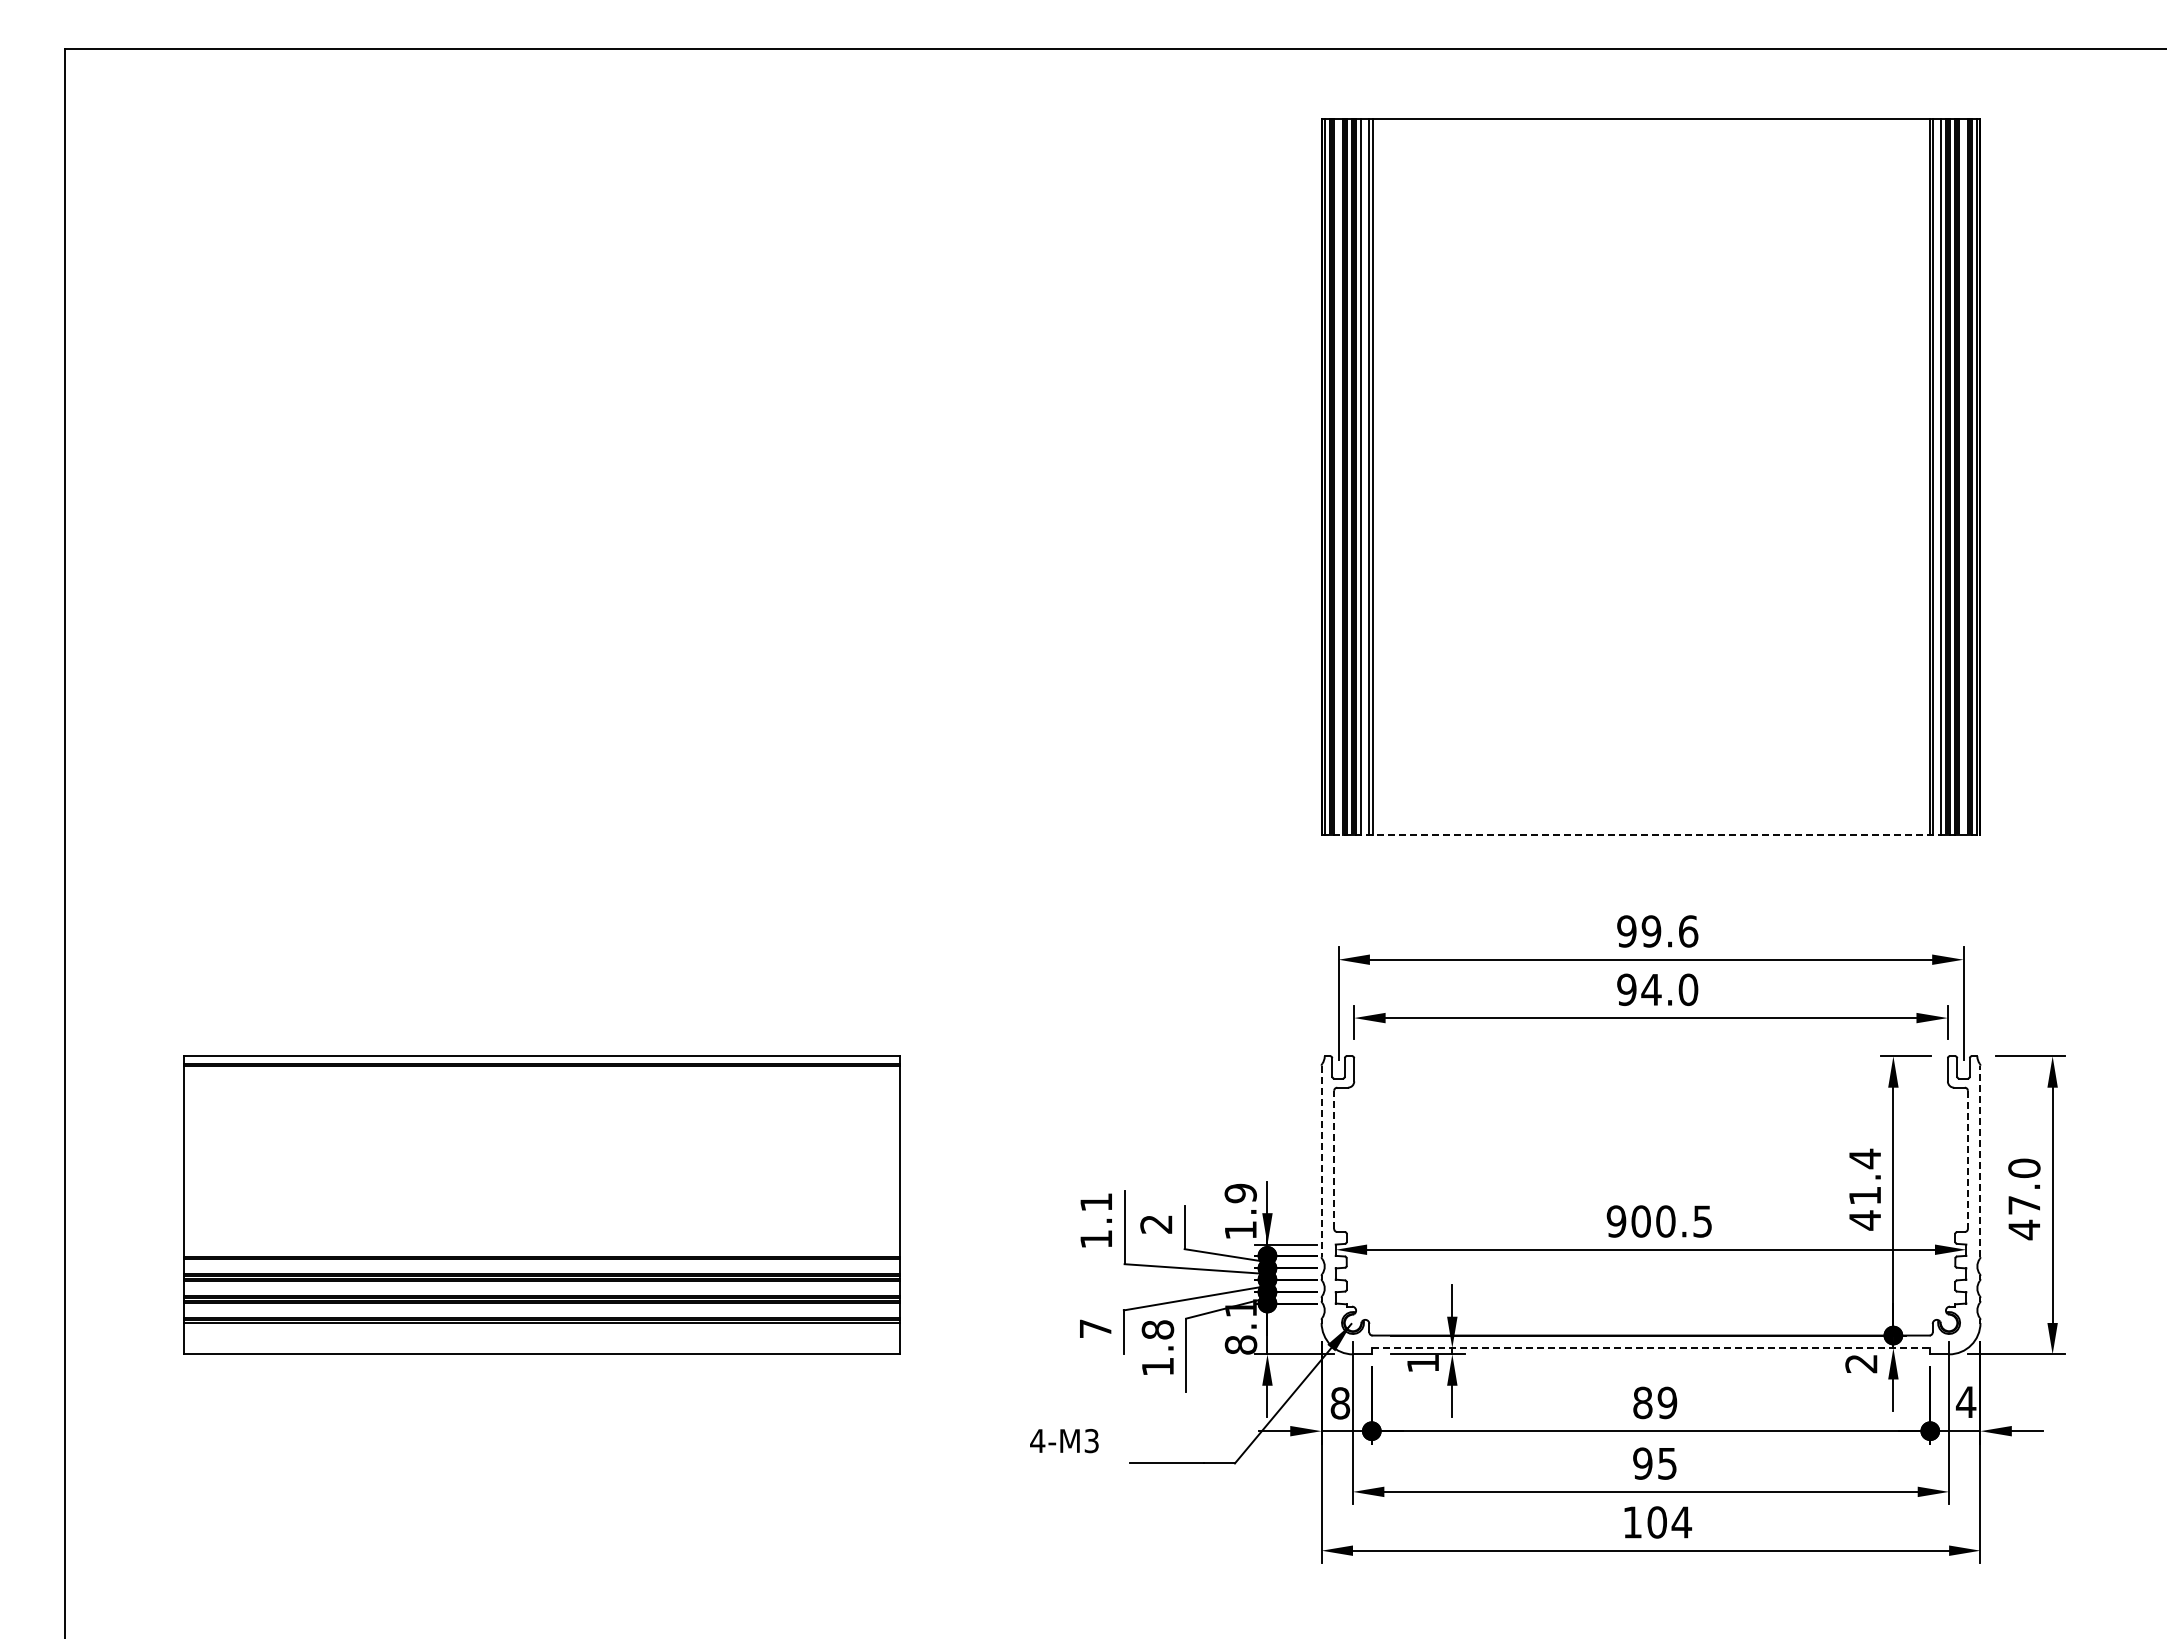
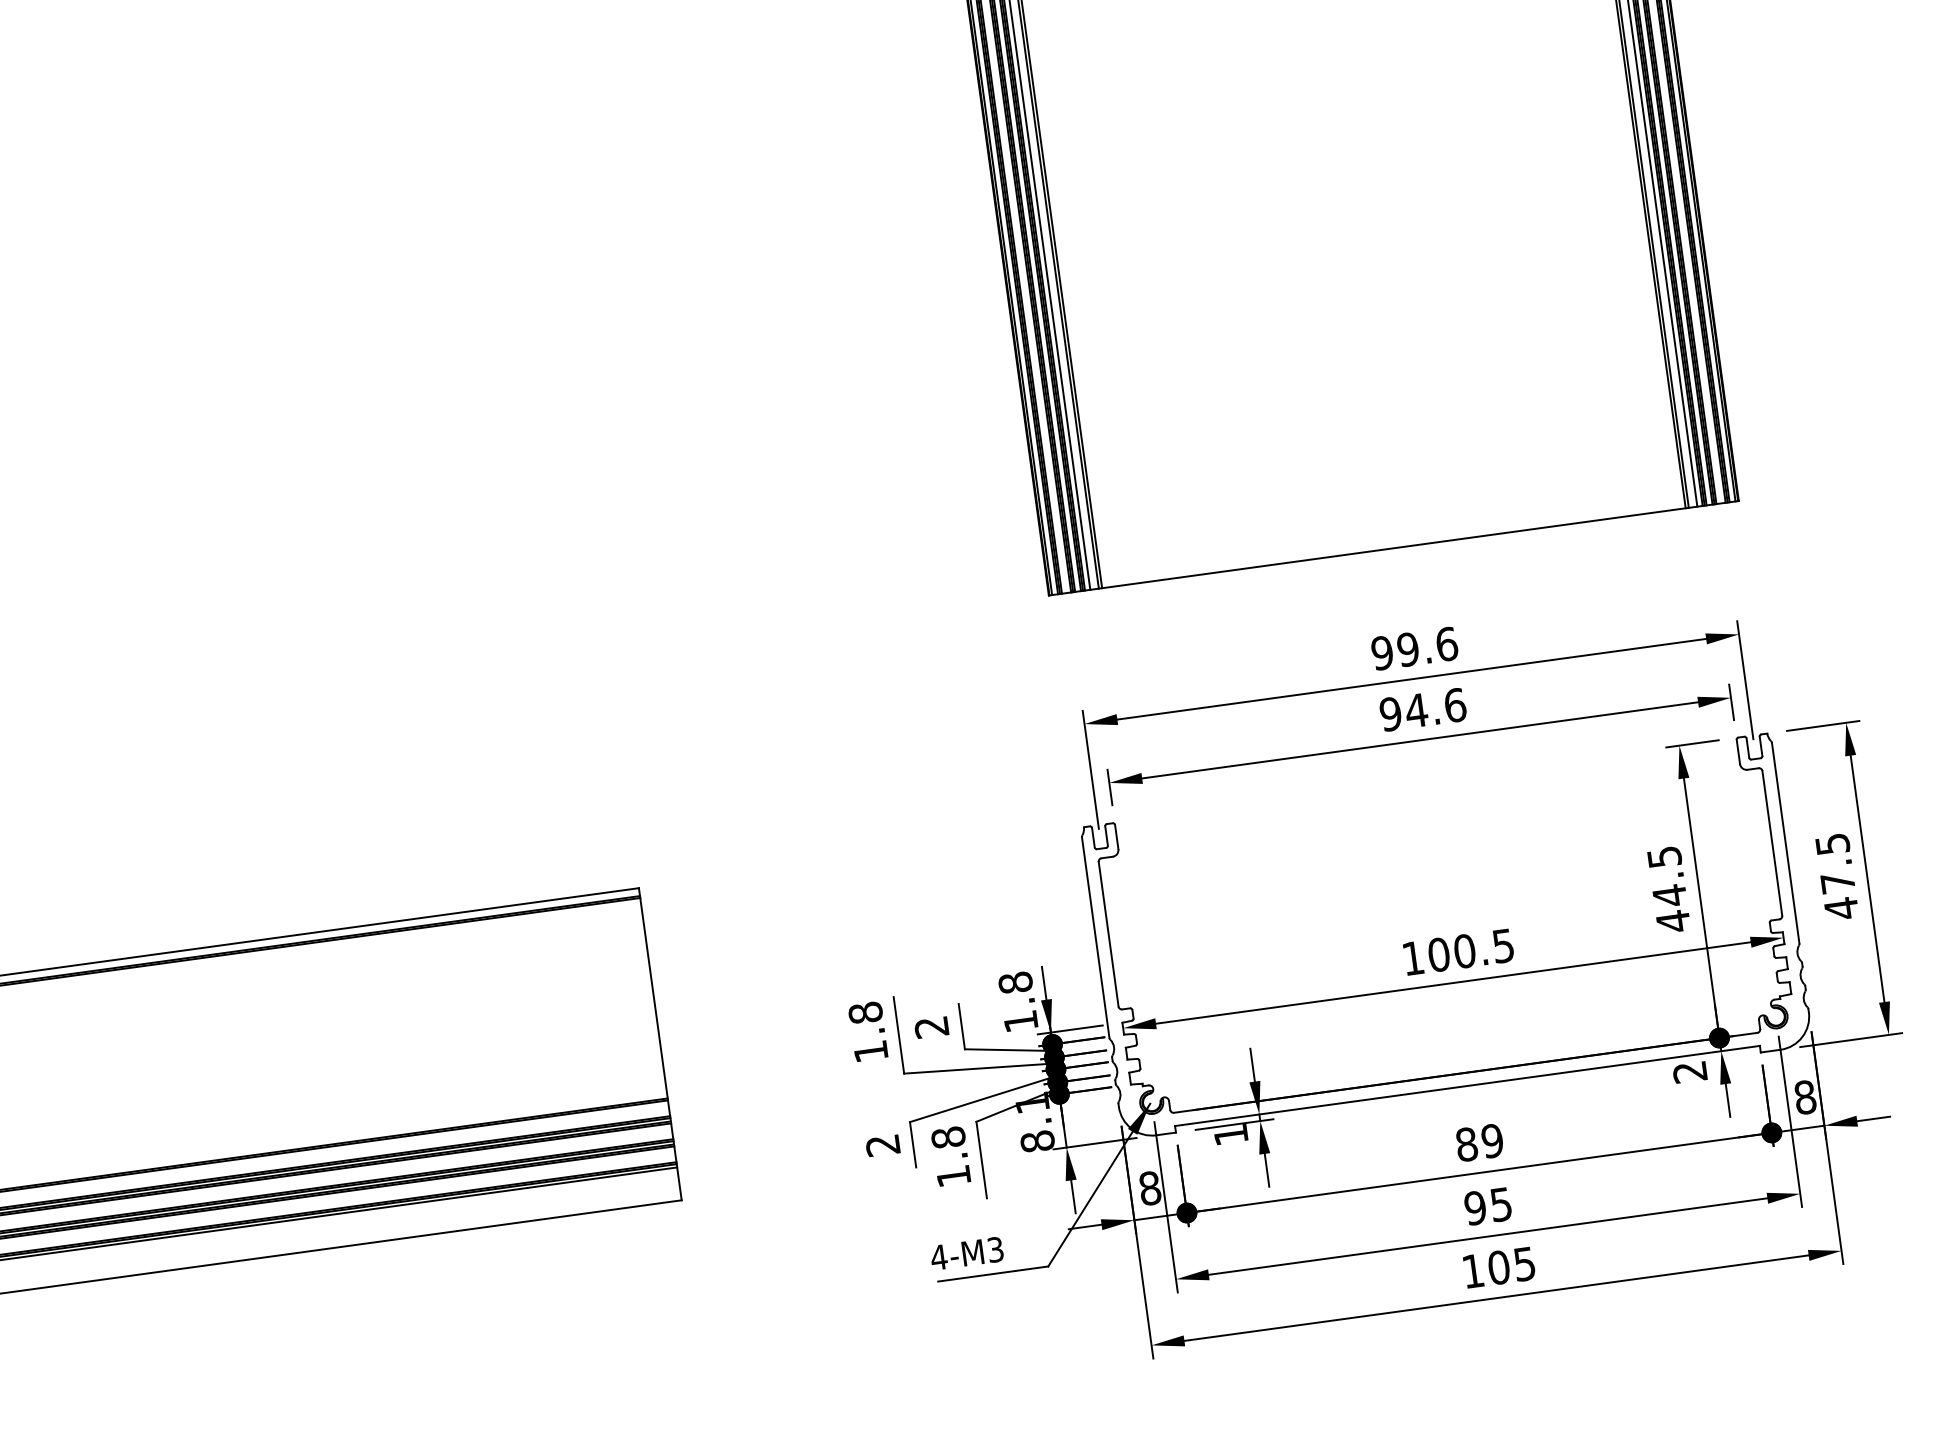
line: (1651, 834) -> (1394, 548), dashed -> solid
text: (1688, 989) -> (1455, 705), 94.0 -> 94.6
line: (1334, 1159) -> (1108, 933), dashed -> solid
line: (1967, 1160) -> (1771, 844), dashed -> solid
line: (1321, 1161) -> (1095, 937), dashed -> solid
line: (1980, 1161) -> (1785, 843), dashed -> solid
text: (2024, 1168) -> (1832, 844), 47.0 -> 47.5
text: (1865, 1177) -> (1667, 876), 41.4 -> 44.5
text: (1240, 1193) -> (1015, 982), 1.9 -> 1.8
text: (1096, 1201) -> (865, 1012), 1.1 -> 1.8
text: (1616, 1221) -> (1413, 958), 900.5 -> 100.5
text: (1095, 1328) -> (882, 1145), 7 -> 2
line: (1651, 1348) -> (1468, 1086), dashed -> solid
text: (1965, 1402) -> (1804, 1097), 4 -> 8
text: (1064, 1441) -> (967, 1254), moved
text: (1681, 1522) -> (1524, 1264), 104 -> 105

